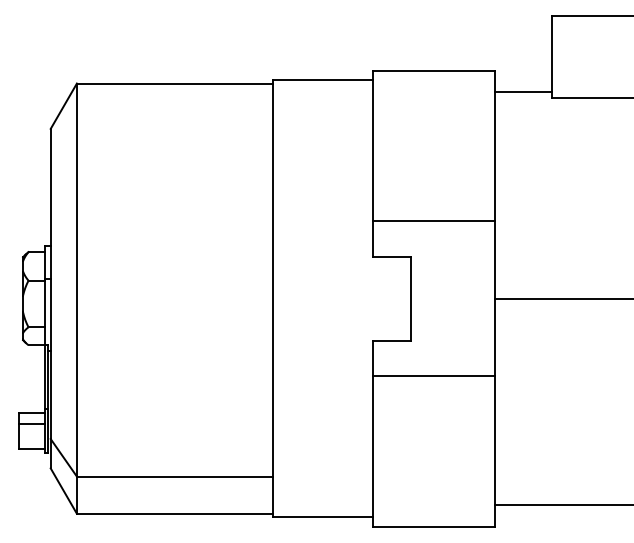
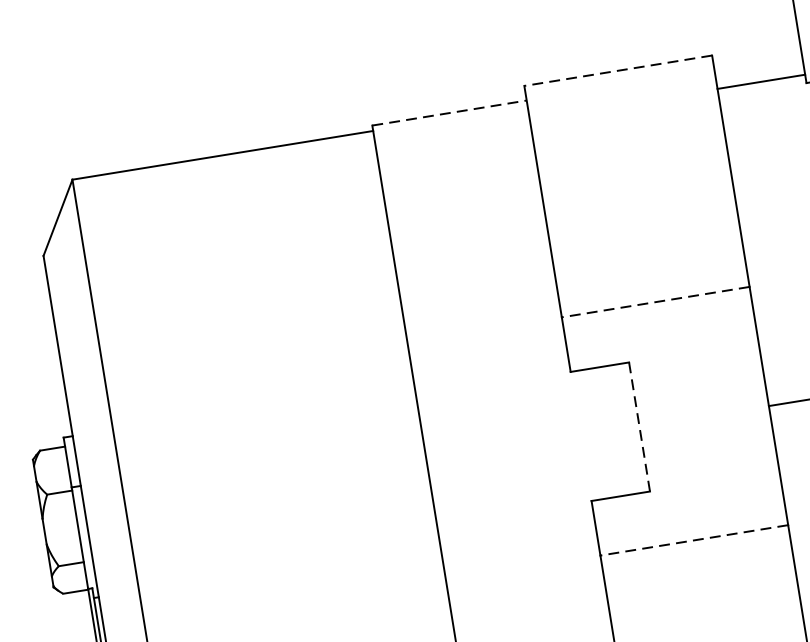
line: (433, 70) -> (617, 70), solid -> dashed
line: (323, 80) -> (450, 113), solid -> dashed
line: (433, 221) -> (654, 302), solid -> dashed
line: (411, 298) -> (640, 426), solid -> dashed
line: (433, 376) -> (693, 541), solid -> dashed

